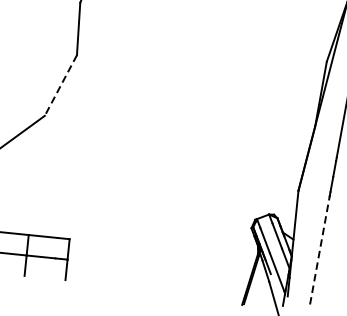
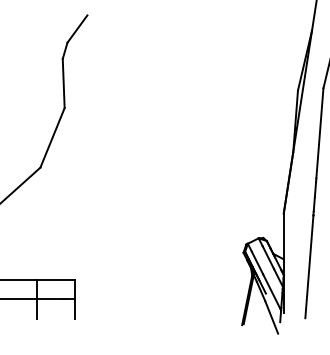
line: (60, 86) -> (52, 138), dashed -> solid
line: (320, 249) -> (309, 266), dashed -> solid

